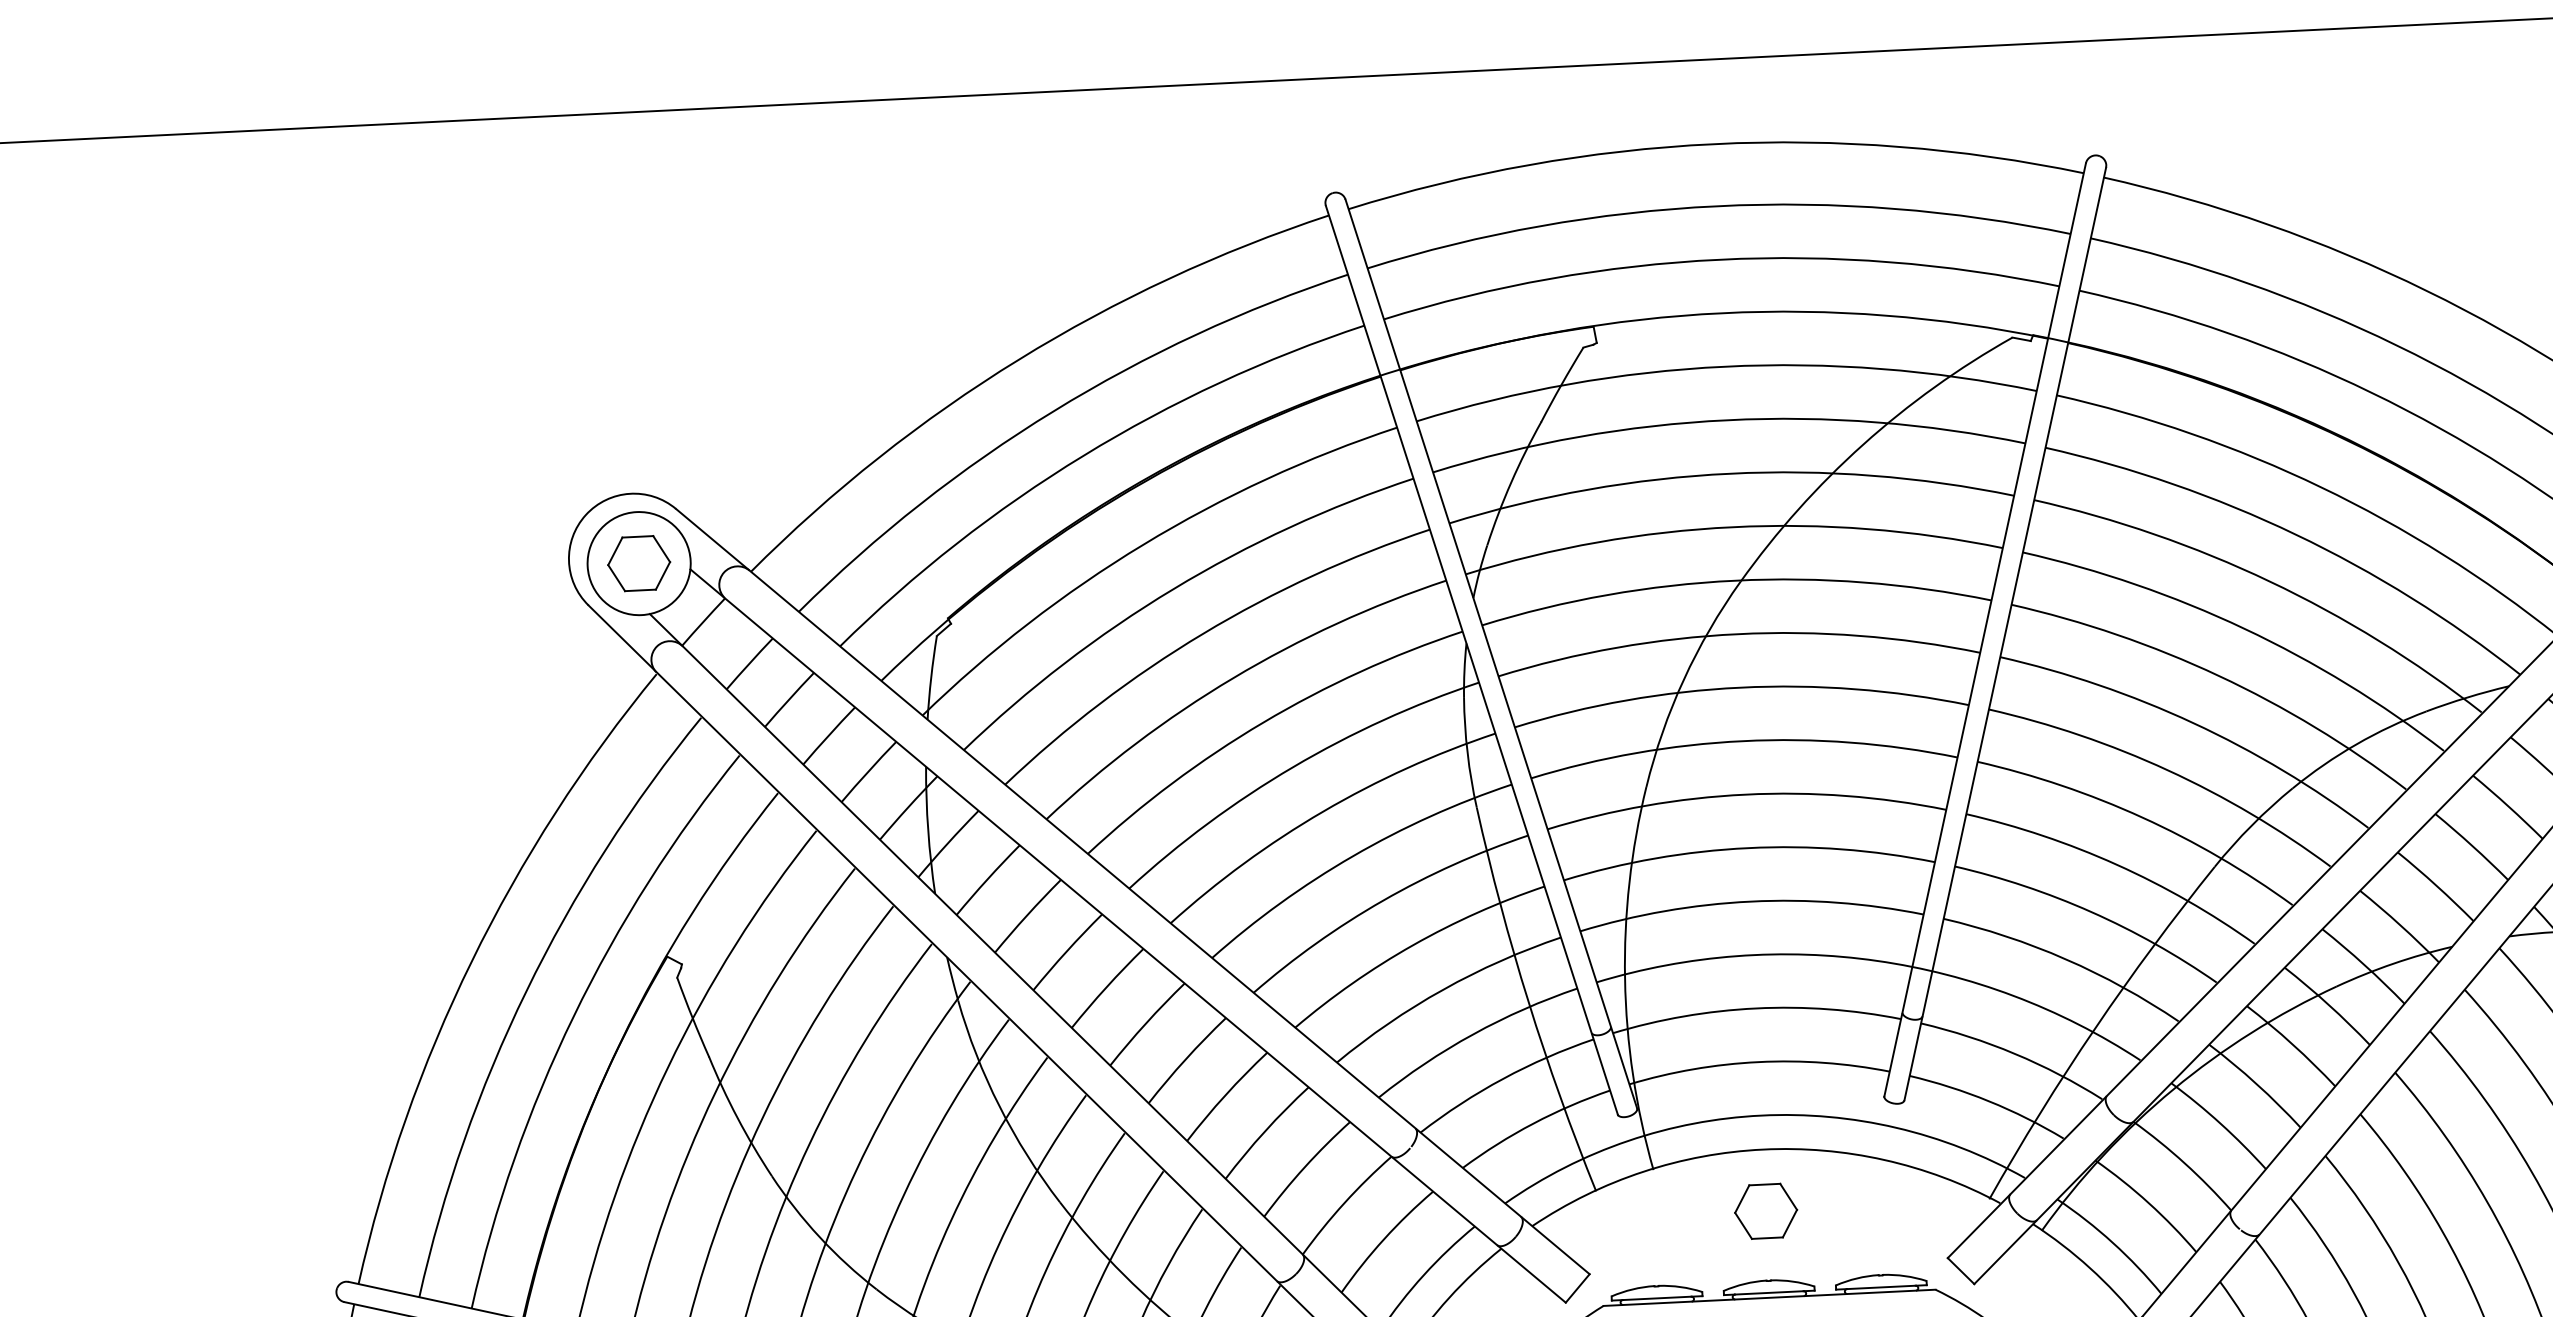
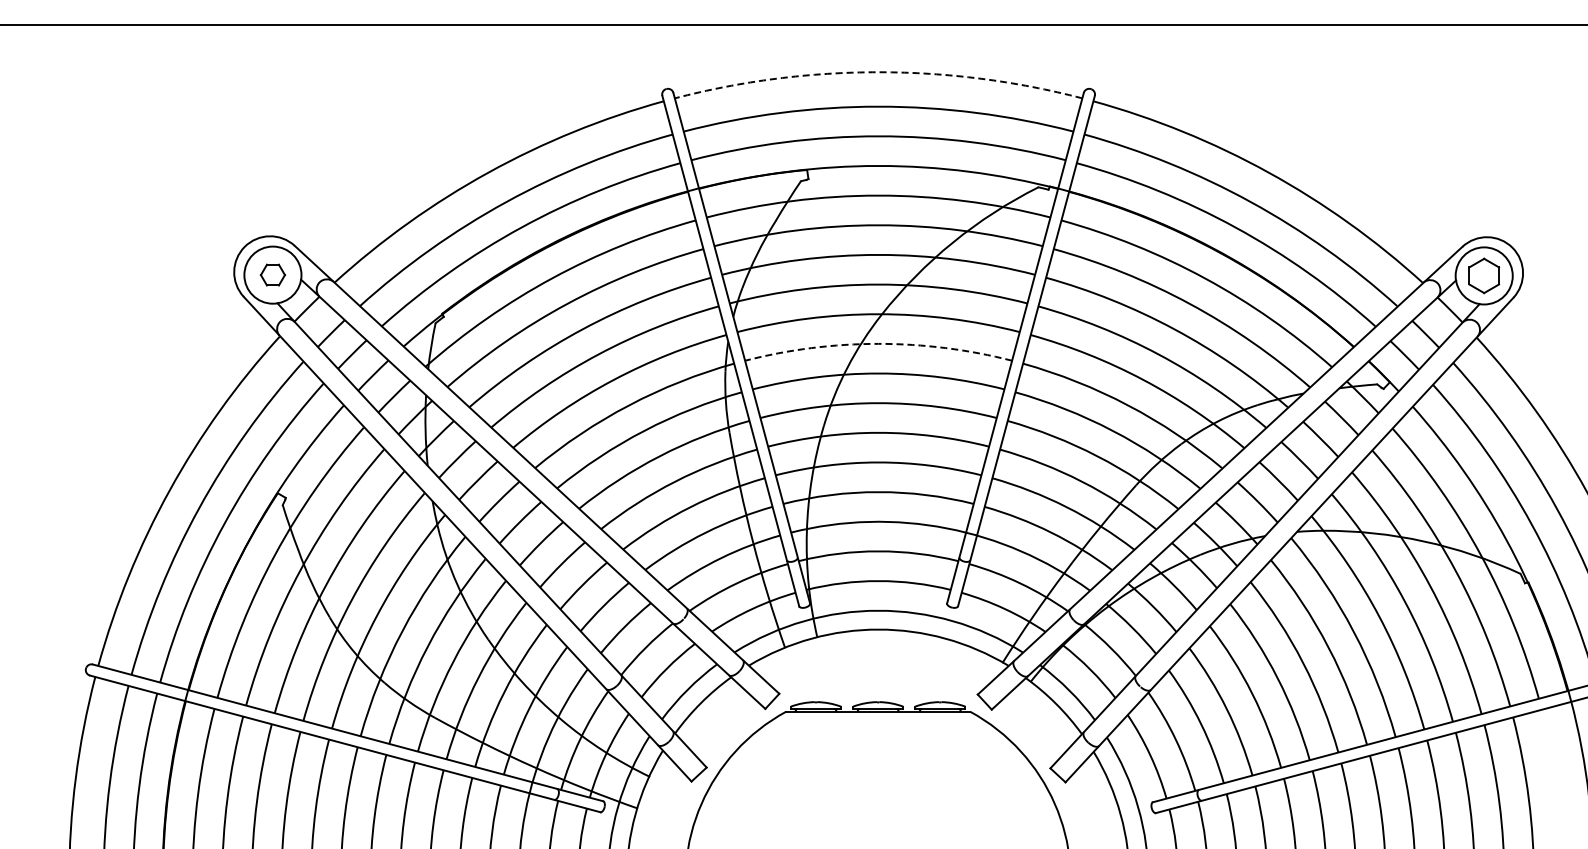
arc: (1713, 144) -> (878, 72), solid -> dashed
part: (638, 562) -> (272, 274), size x0.7
arc: (1737, 633) -> (878, 343), solid -> dashed
part: (1765, 1210) -> (878, 663), removed

